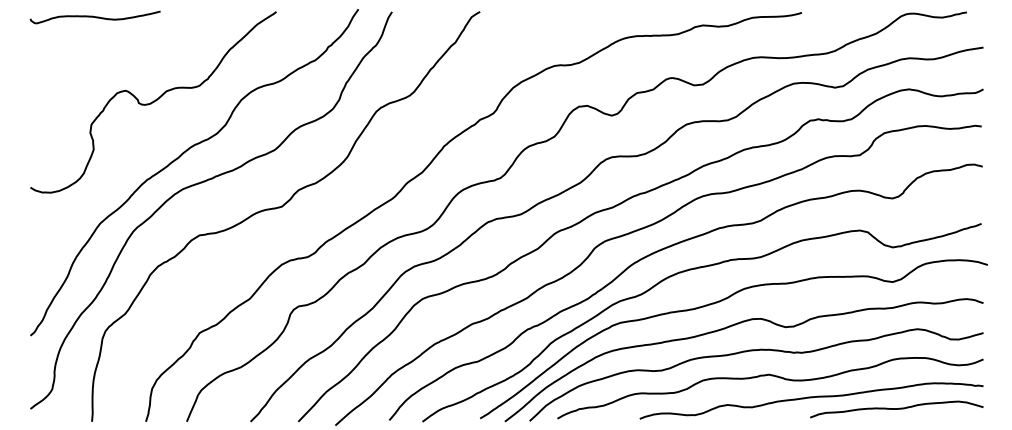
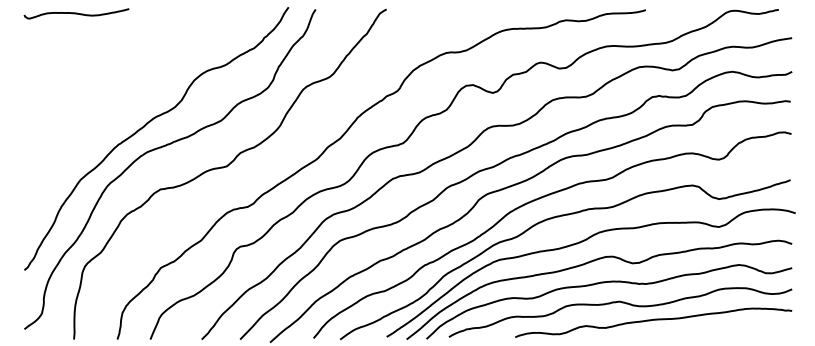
curve: (153, 102) -> (123, 82), removed
curve: (897, 409) -> (722, 329), removed

